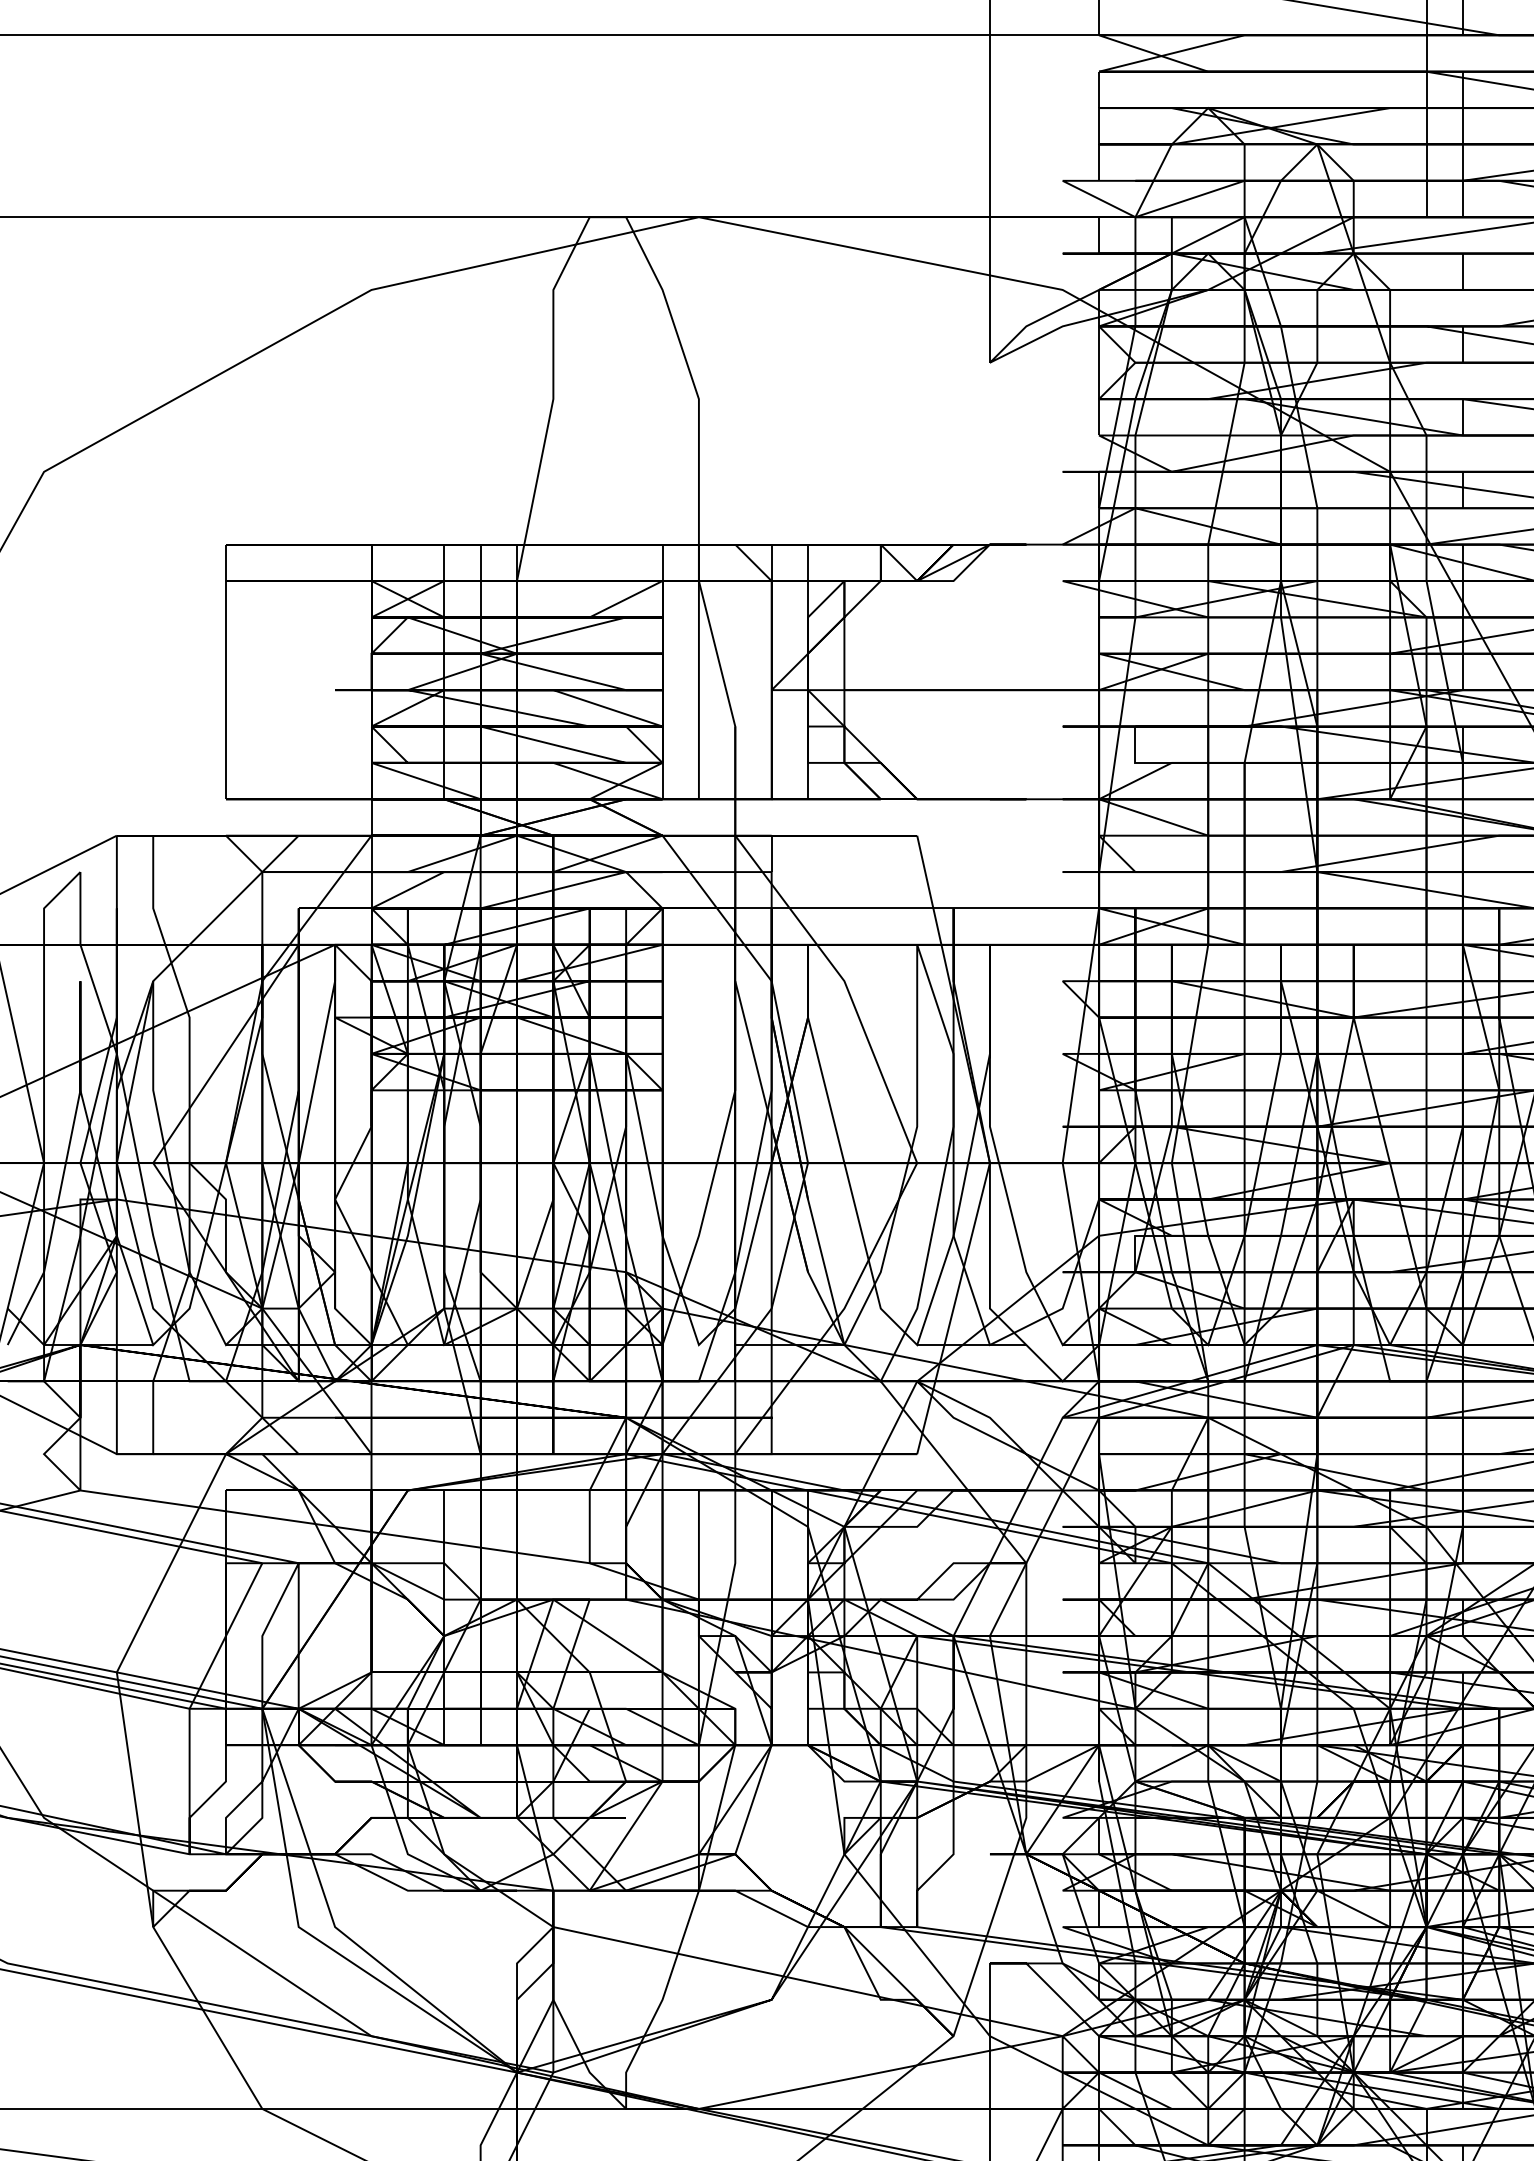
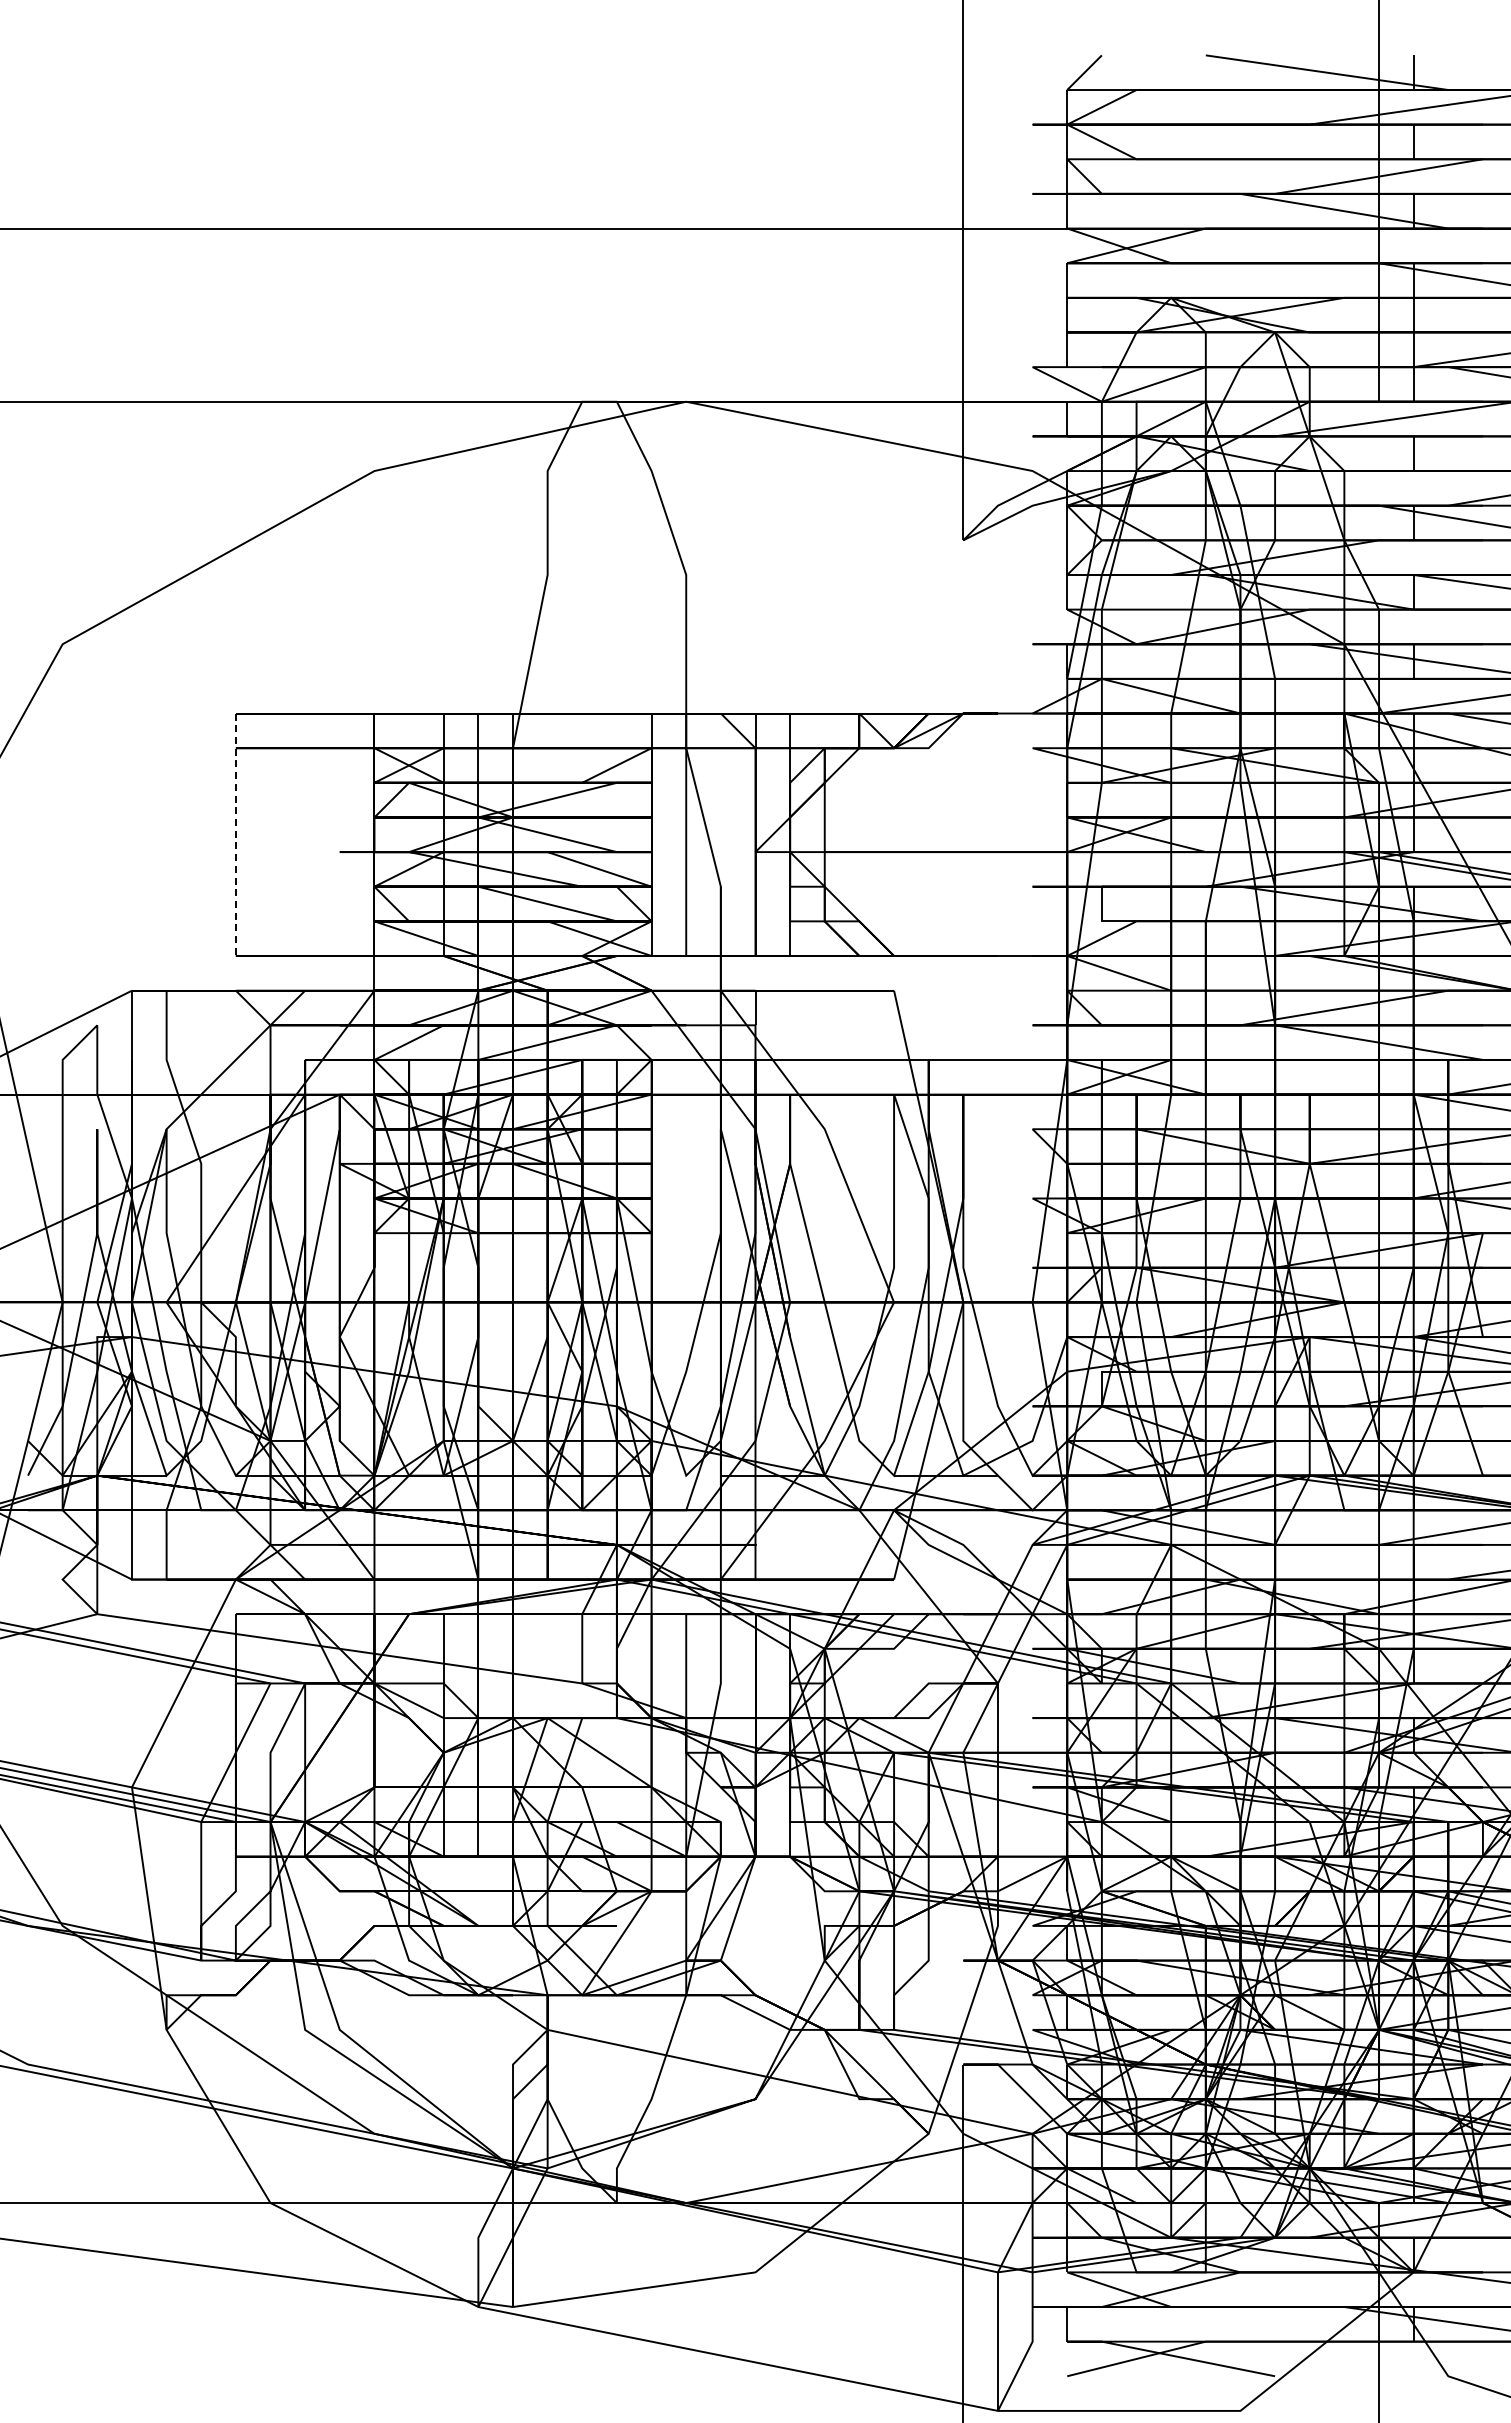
line: (225, 671) -> (235, 834), solid -> dashed

